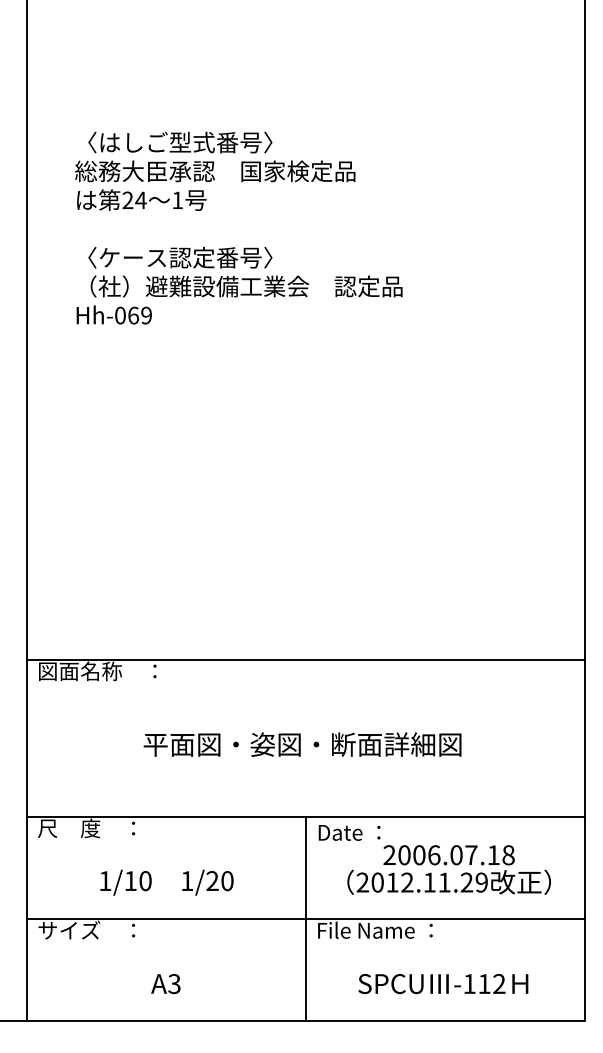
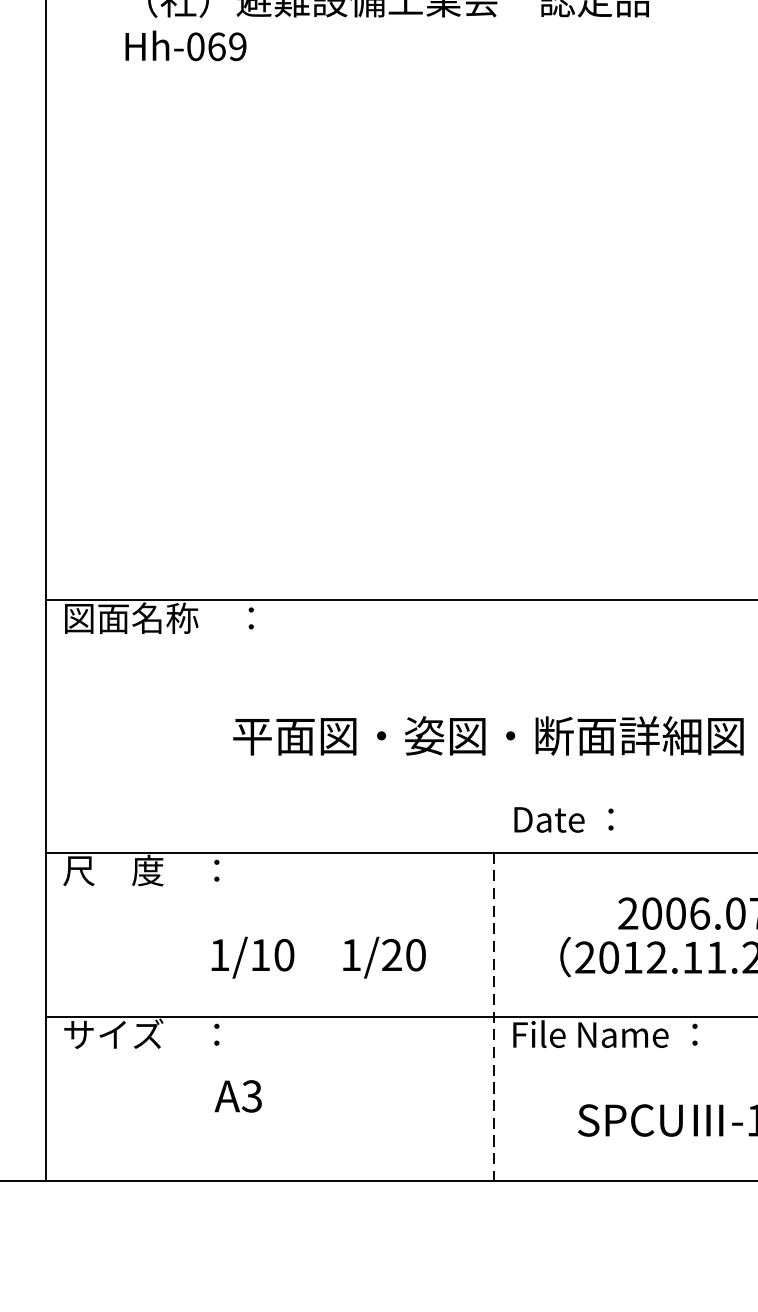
text: (349, 832) -> (563, 819), moved
text: (166, 882) -> (317, 957), moved
line: (305, 919) -> (493, 1016), solid -> dashed
text: (165, 984) -> (237, 1097), moved

